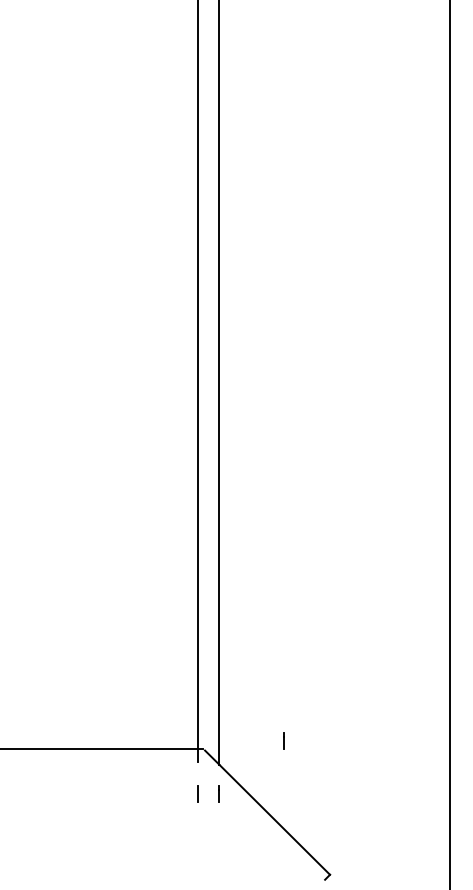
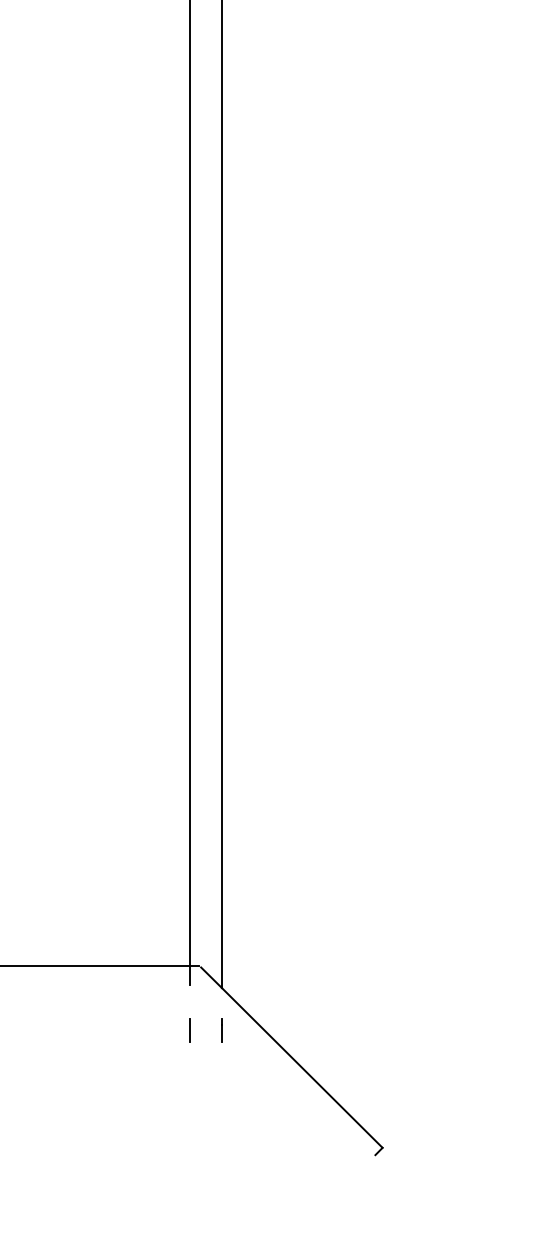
line: (283, 740) -> (315, 952), removed

